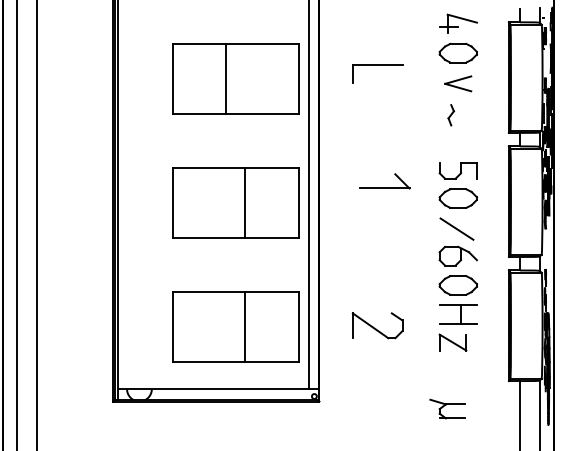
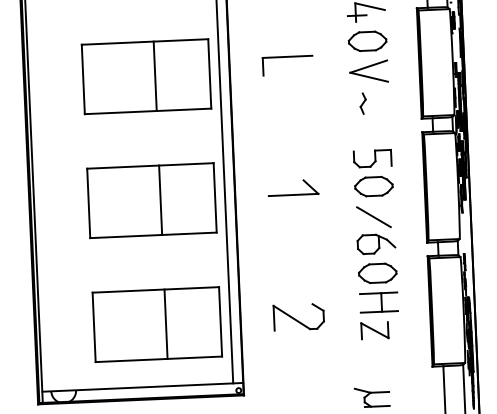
line: (225, 78) -> (155, 75), moved
part: (457, 83) -> (368, 71), size x1.43
part: (384, 181) -> (293, 188), moved

